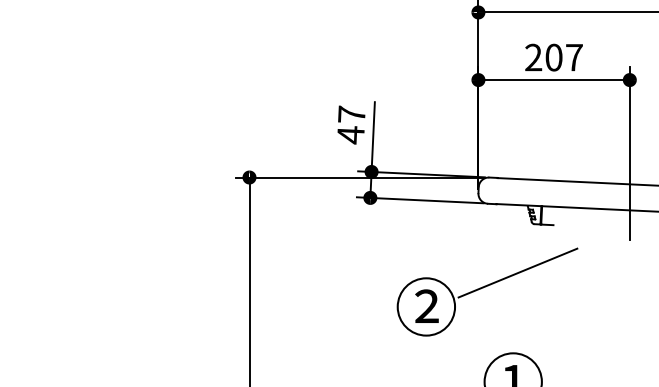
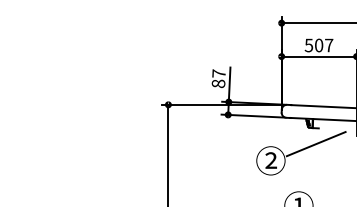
text: (532, 57) -> (308, 45), 207 -> 507
text: (350, 134) -> (218, 83), 47 -> 87
part: (488, 292) -> (301, 153), moved

